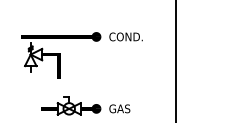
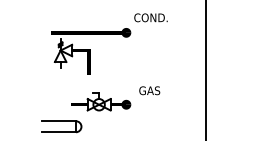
text: (125, 36) -> (150, 17), moved
text: (119, 108) -> (149, 90), moved

